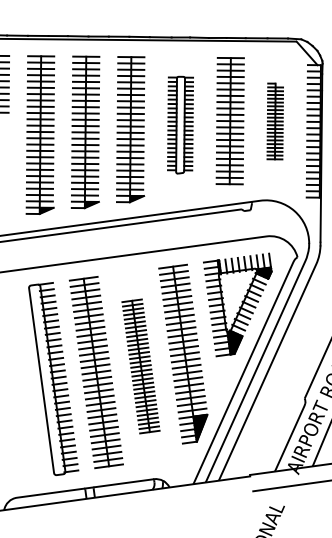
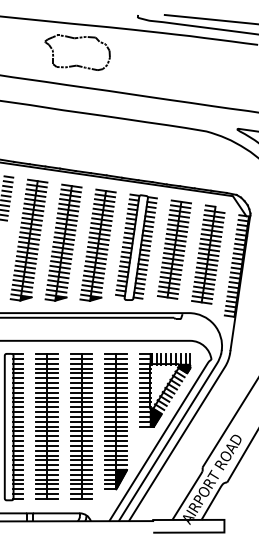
part: (275, 121) -> (208, 254), size x1.67
part: (180, 123) -> (136, 246), size x1.43
part: (140, 366) -> (81, 426), size x1.43

